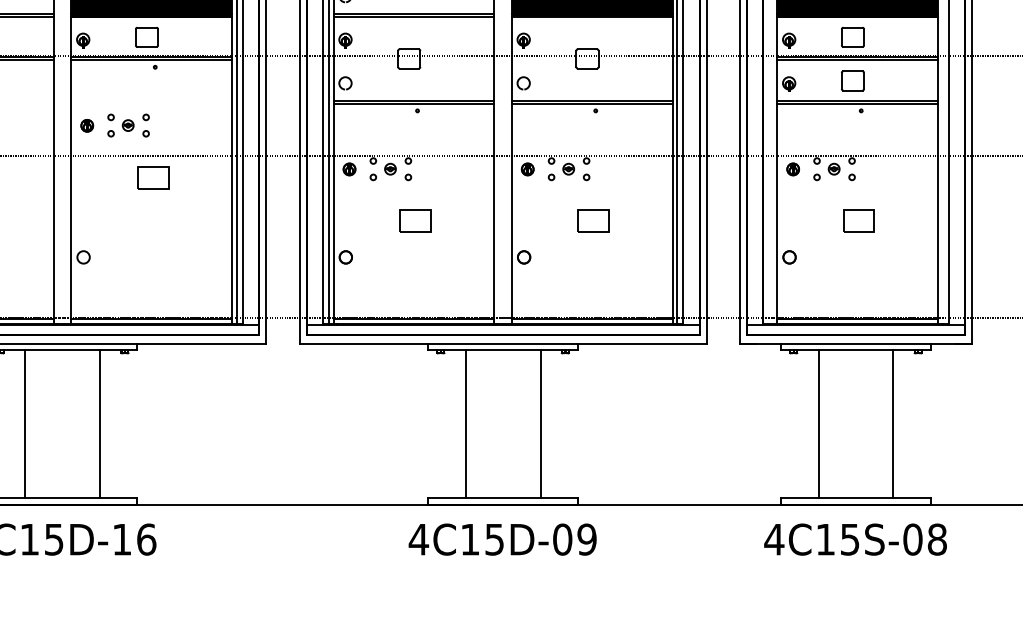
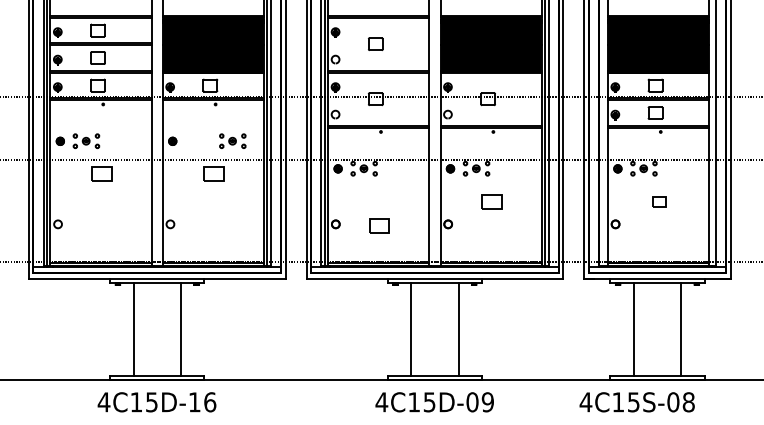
part: (128, 124) -> (232, 140), moved
part: (415, 221) -> (379, 225), moved
part: (859, 221) -> (659, 201), size x0.7
text: (854, 539) -> (636, 402), moved

